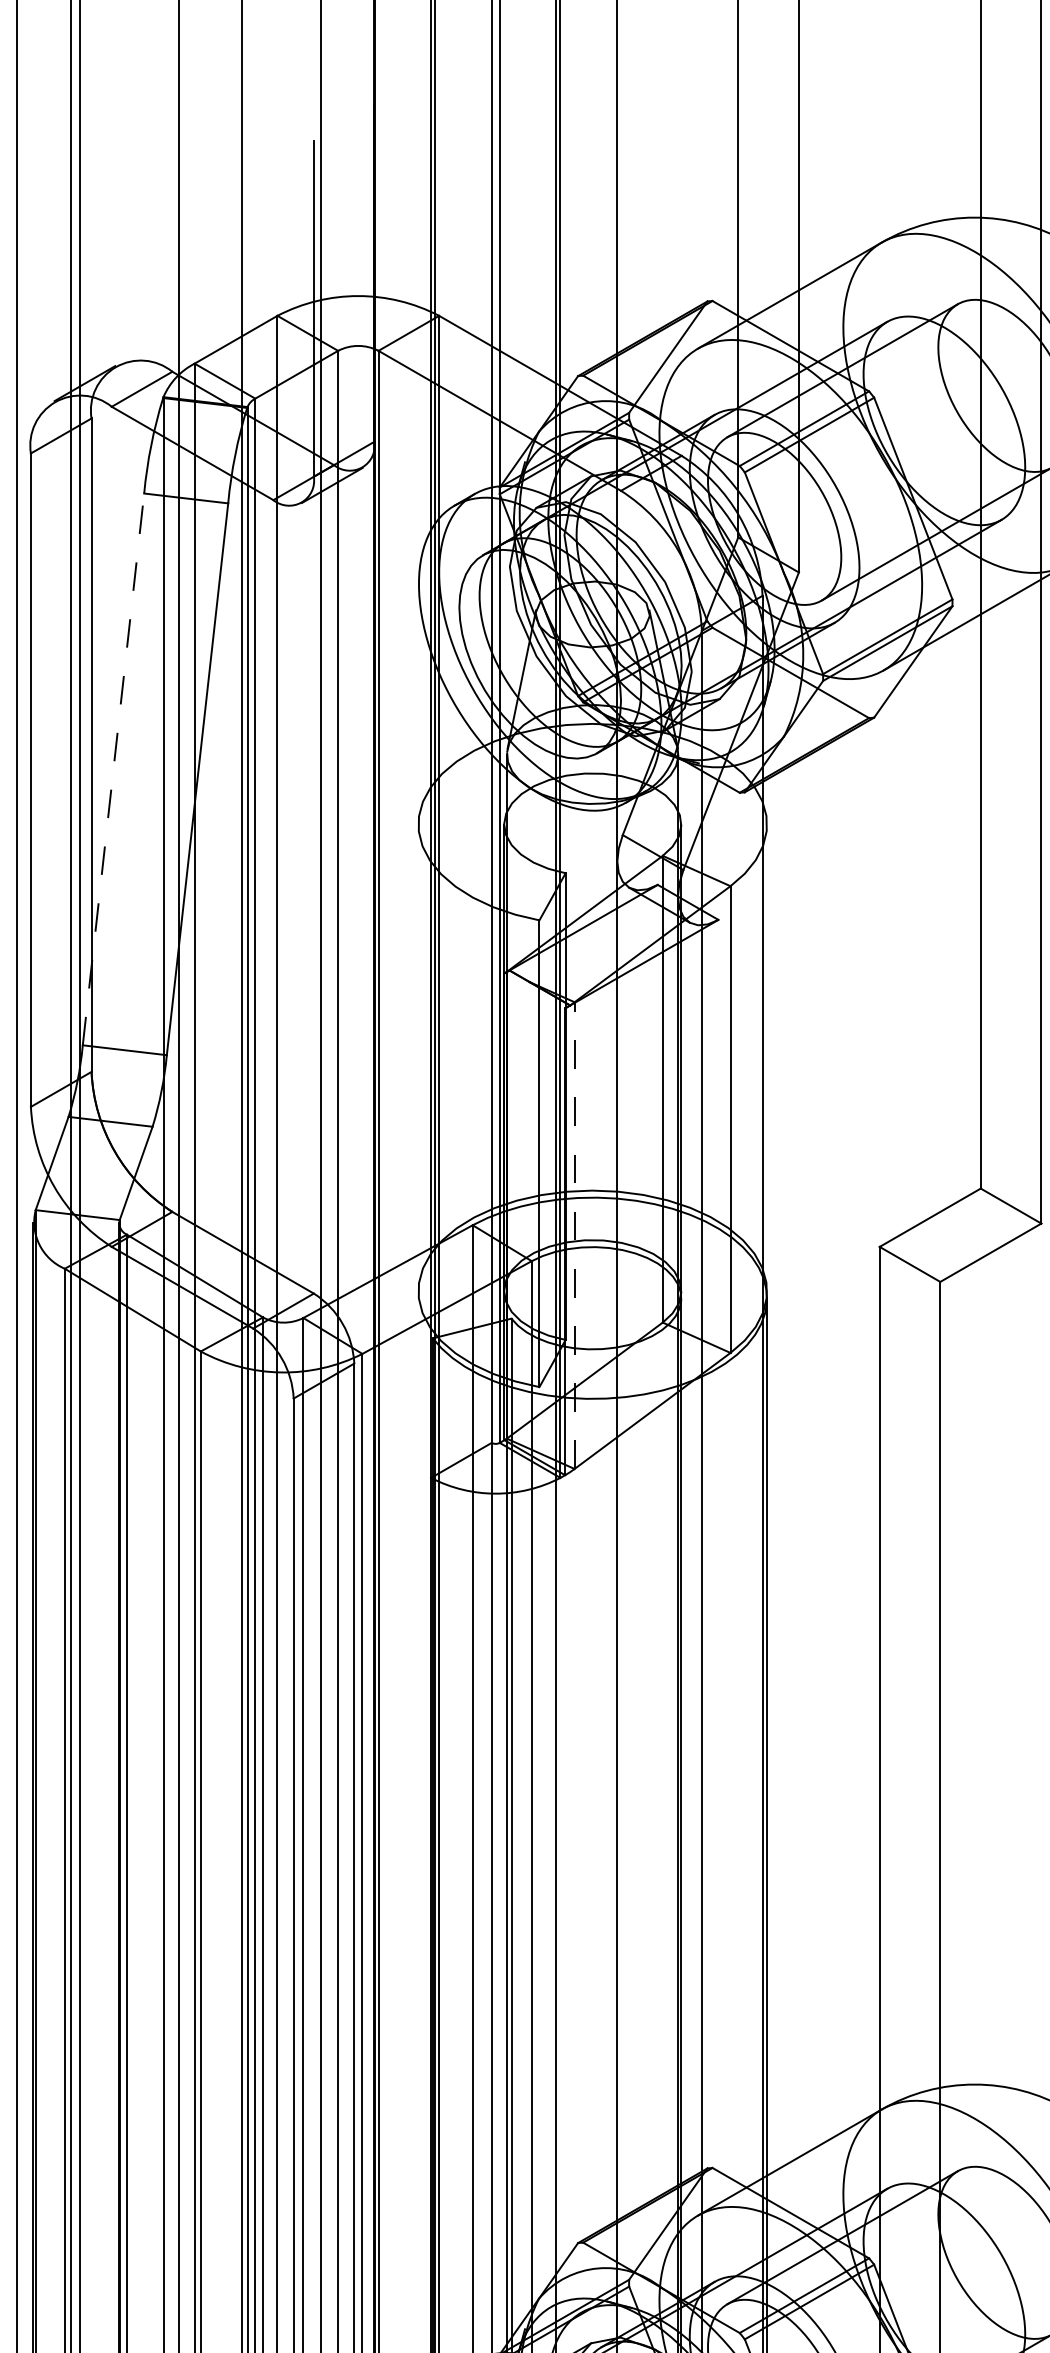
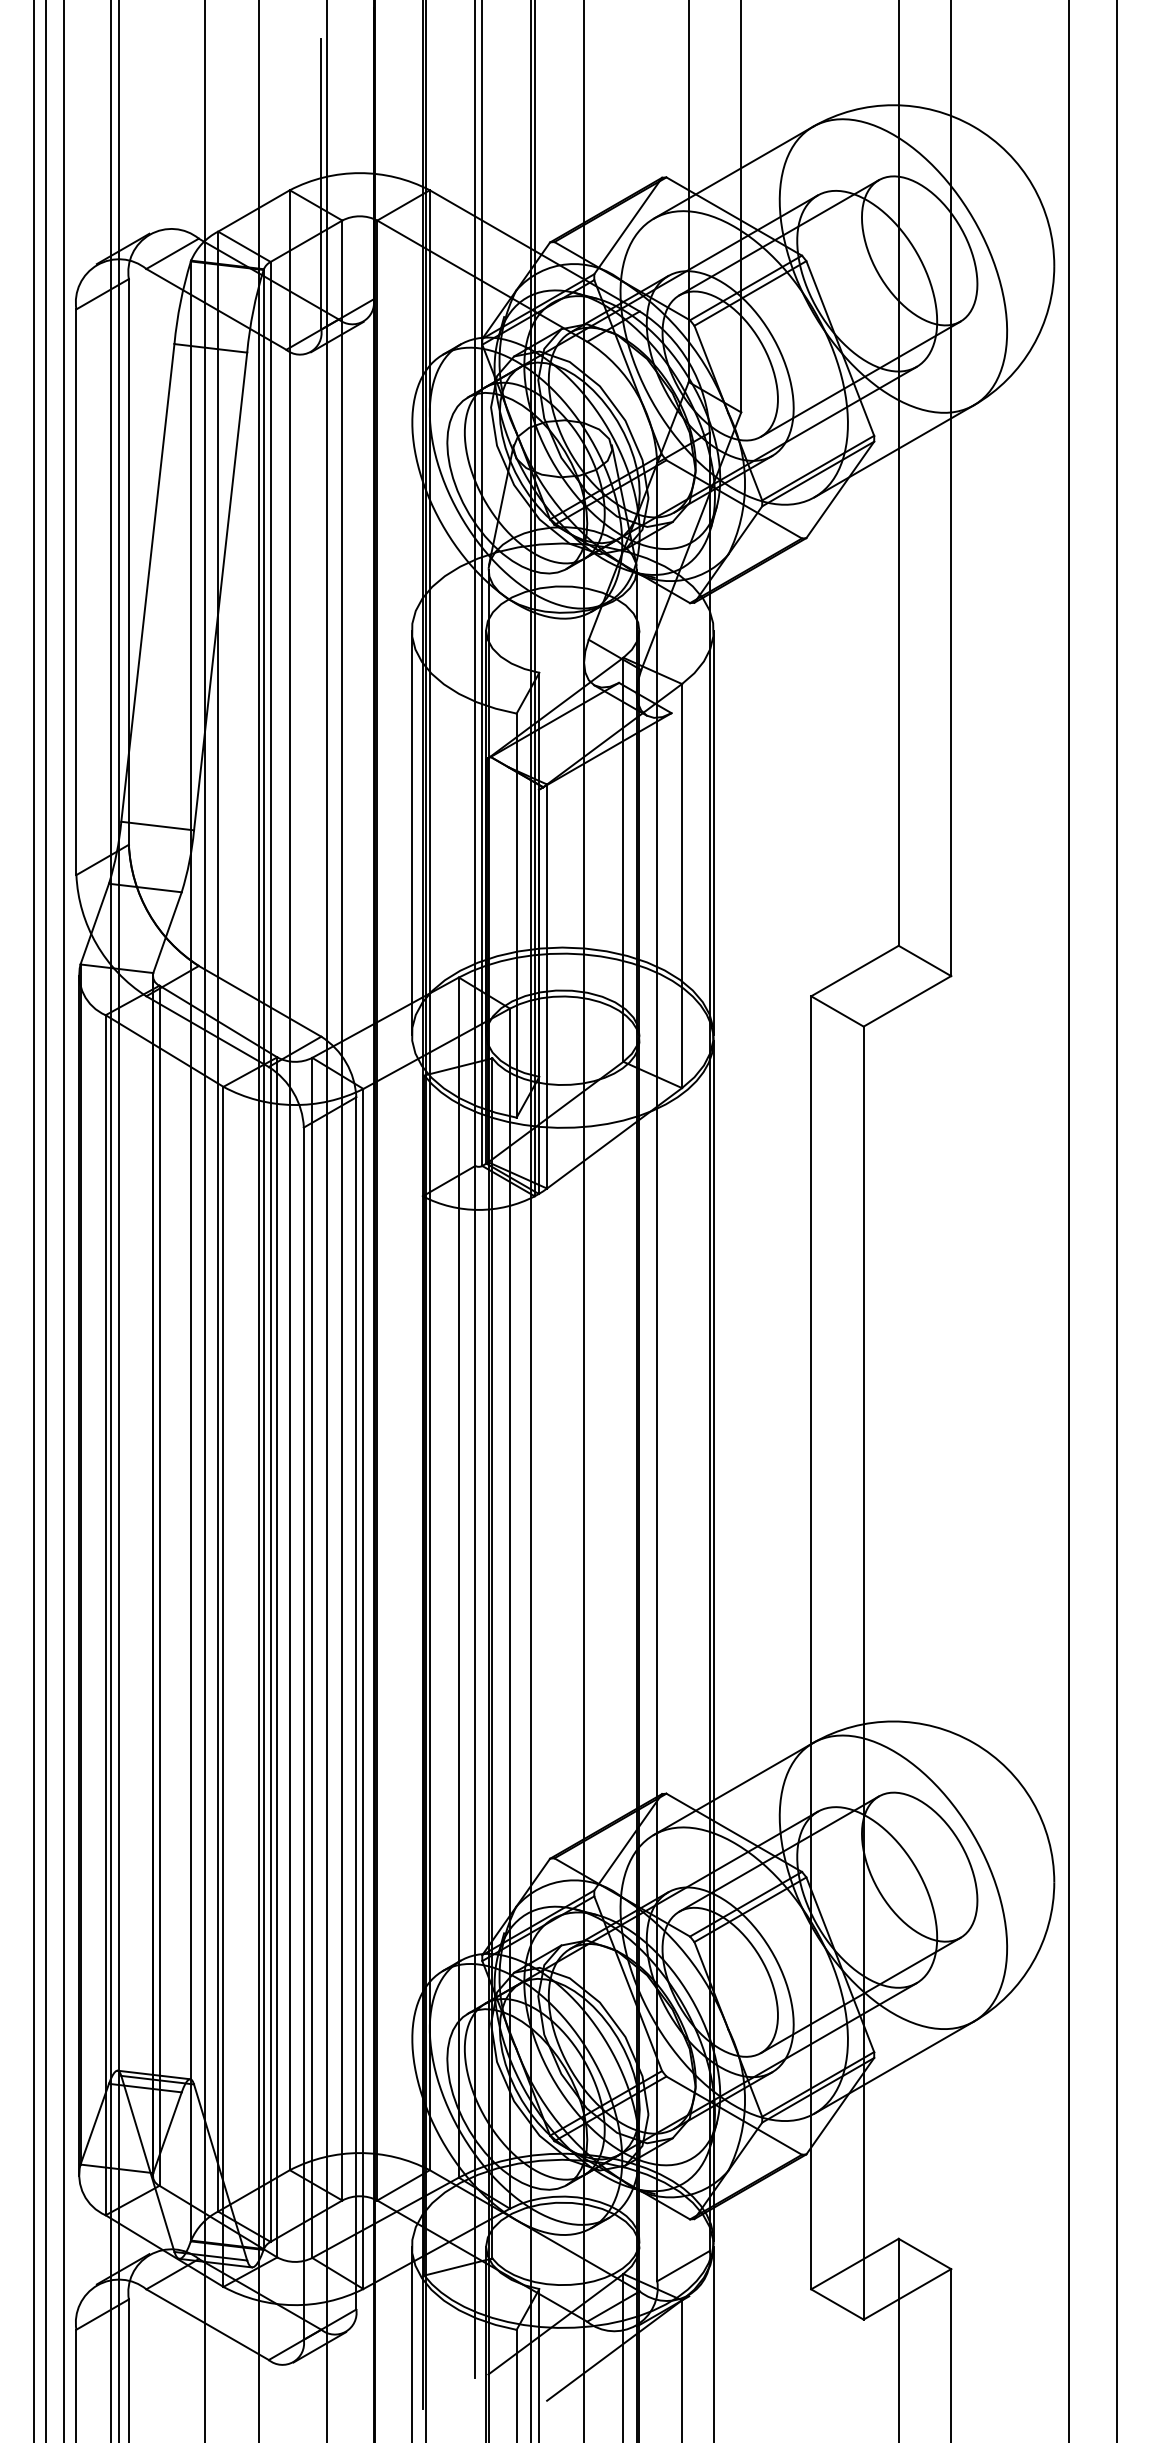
line: (113, 768) -> (147, 582), dashed -> solid
line: (418, 1057) -> (411, 832), added
line: (766, 1057) -> (713, 832), added
line: (575, 1235) -> (547, 986), dashed -> solid

